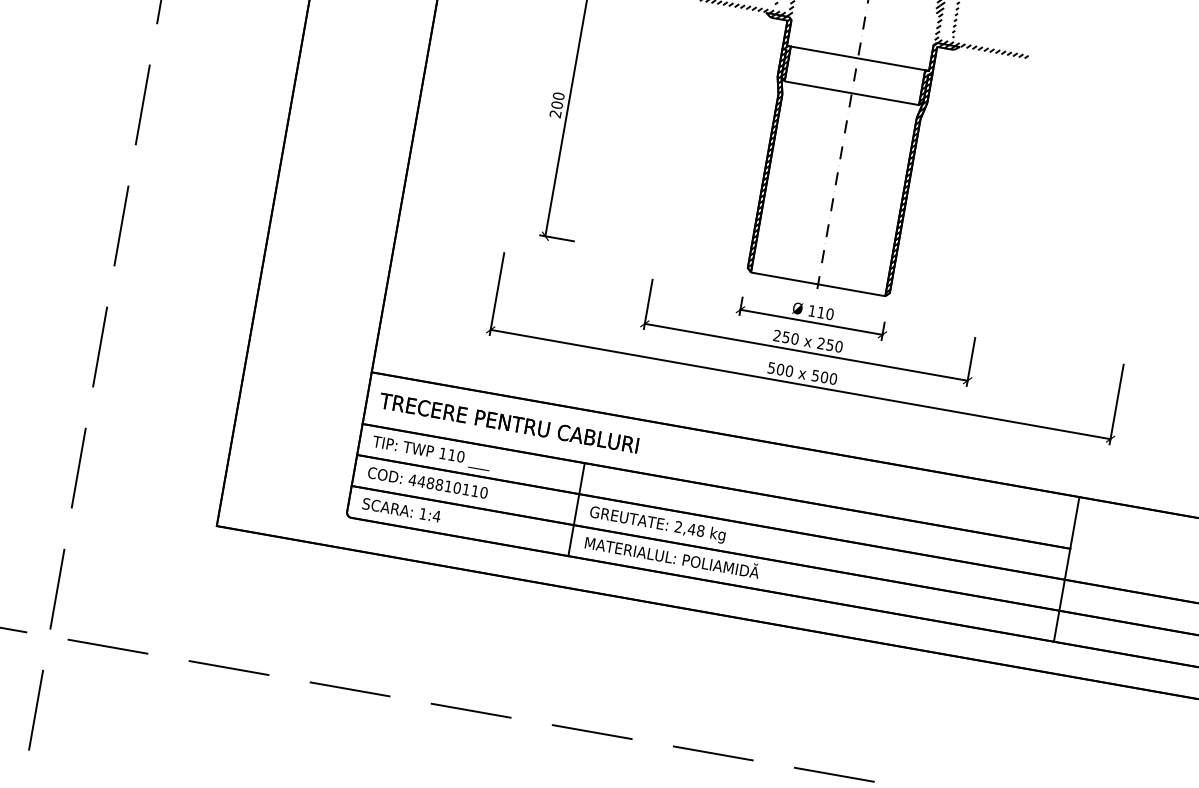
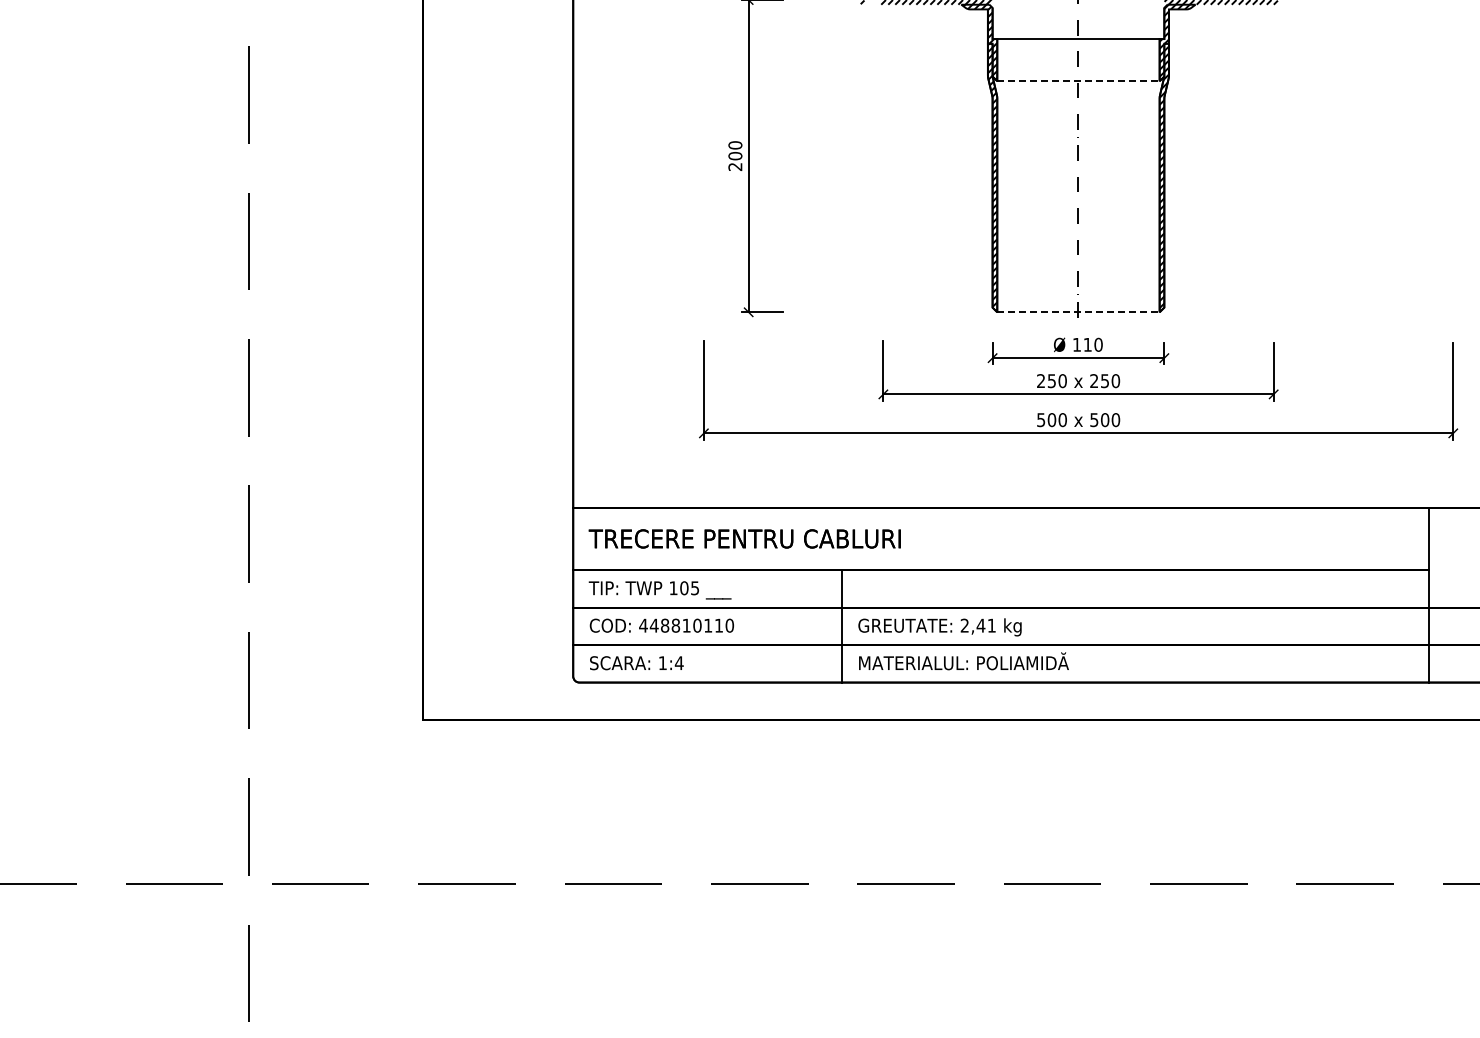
line: (851, 93) -> (1078, 81), solid -> dashed
line: (818, 284) -> (1078, 312), solid -> dashed
text: (456, 456) -> (689, 588), 110 -> 105
text: (700, 530) -> (991, 625), 2,48 -> 2,41

